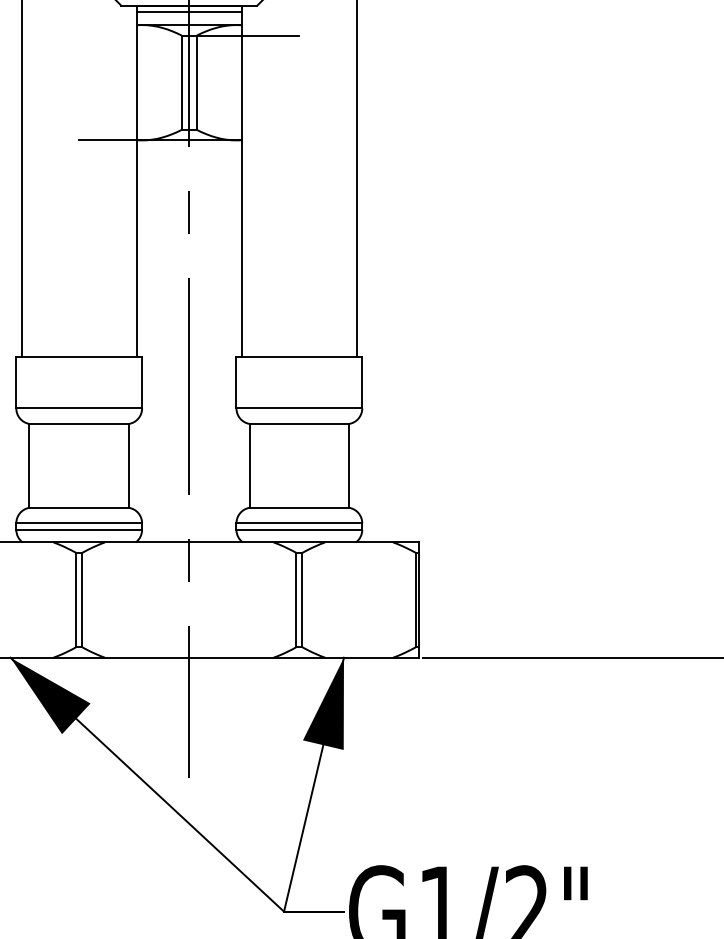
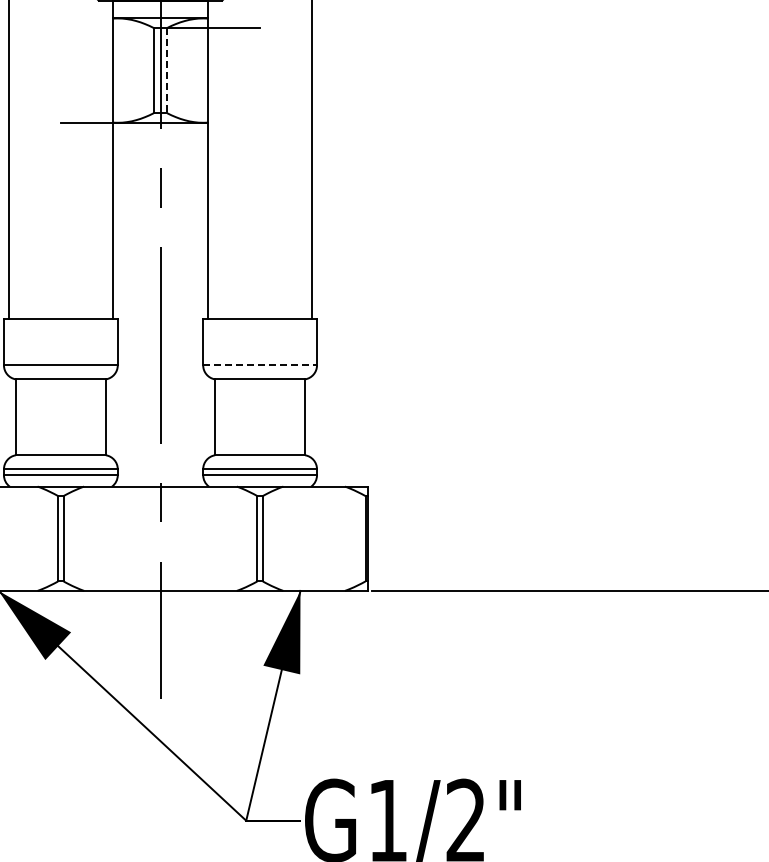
line: (189, 12) -> (160, 7), removed
line: (197, 82) -> (167, 70), solid -> dashed
line: (299, 408) -> (260, 365), solid -> dashed

